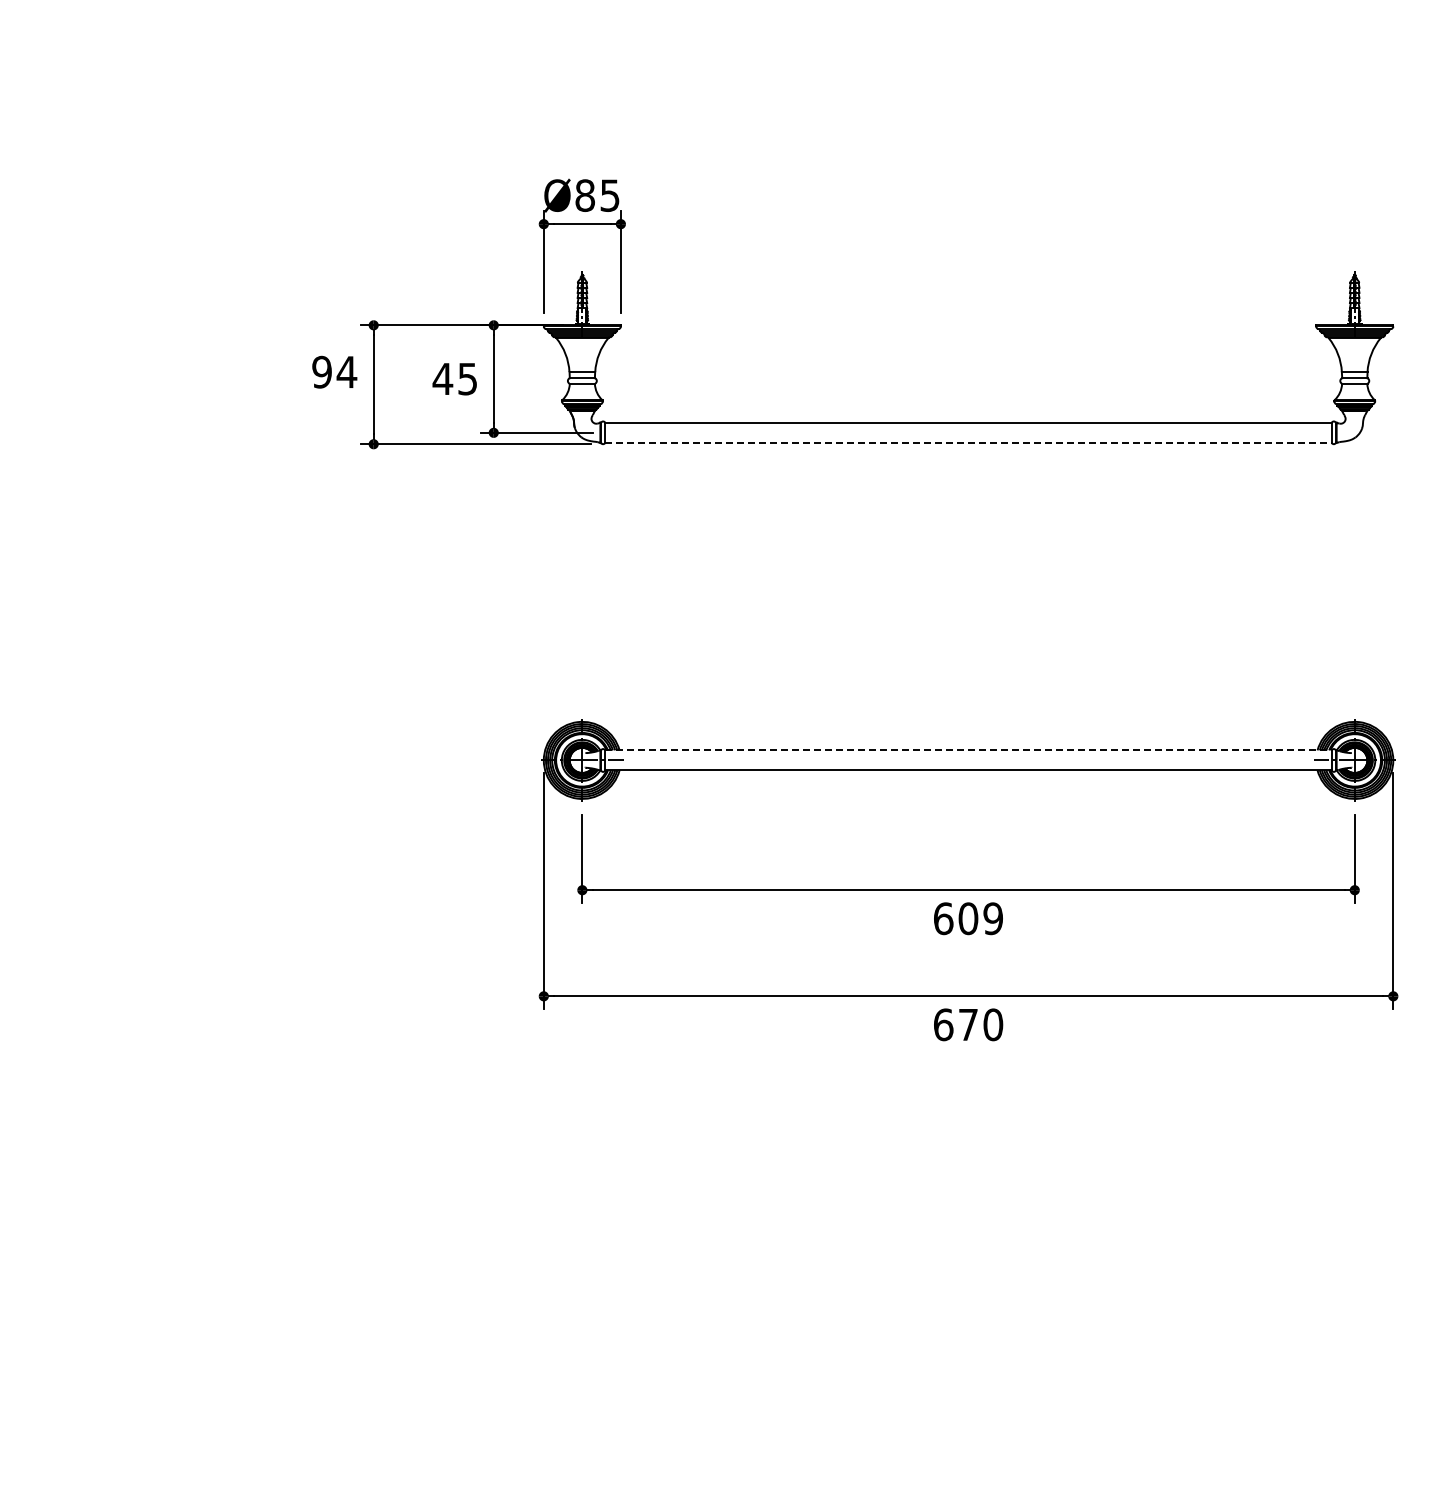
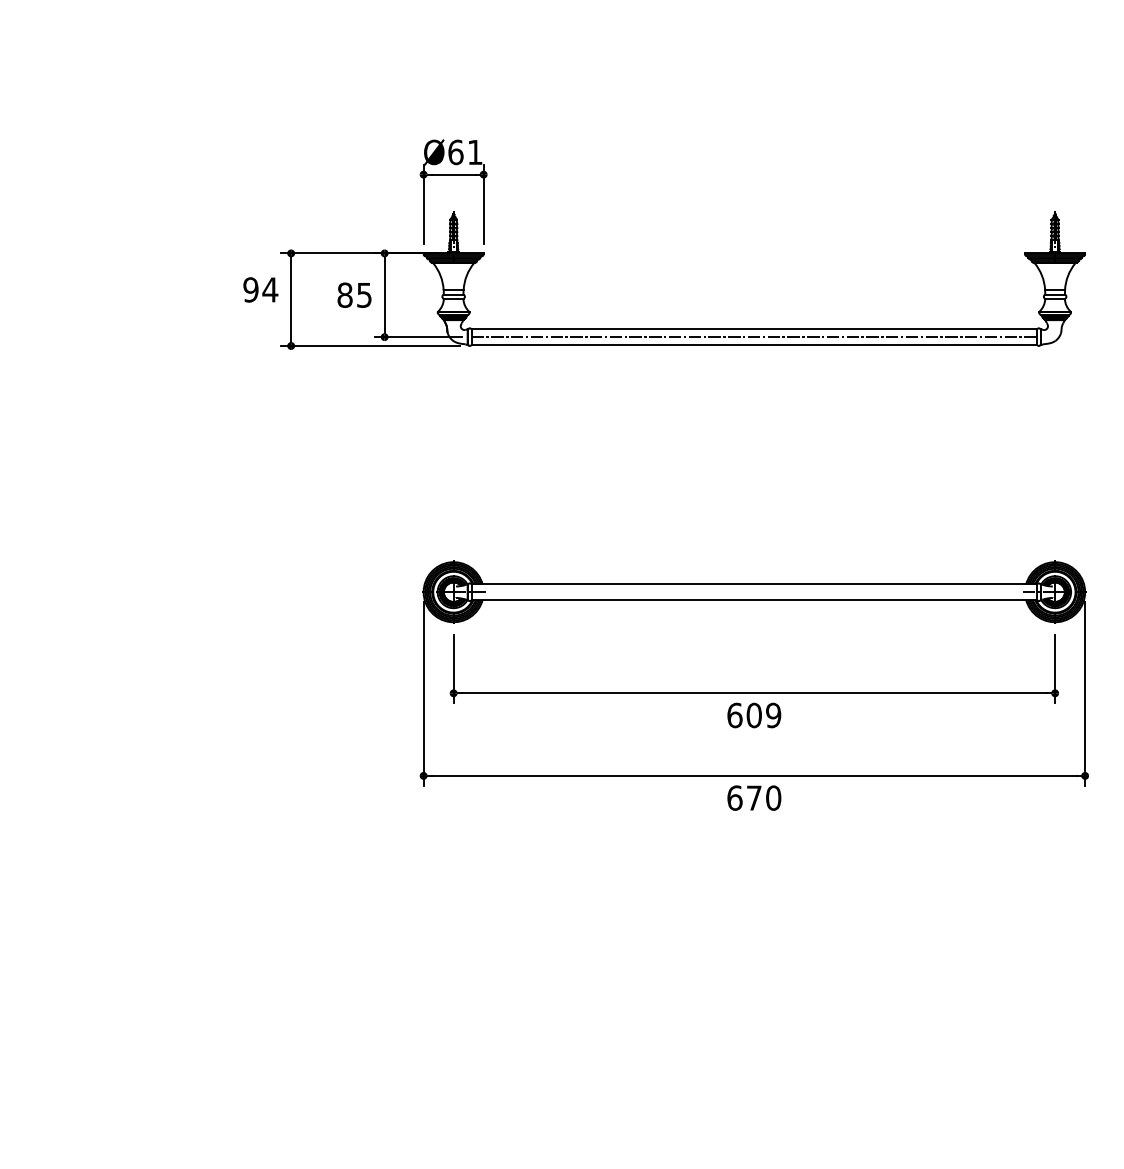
text: (597, 195) -> (465, 152), Ø85 -> Ø61
text: (442, 378) -> (344, 294), 45 -> 85
line: (968, 432) -> (754, 336), added
line: (969, 442) -> (755, 344), dashed -> solid
line: (969, 750) -> (755, 584), dashed -> solid

